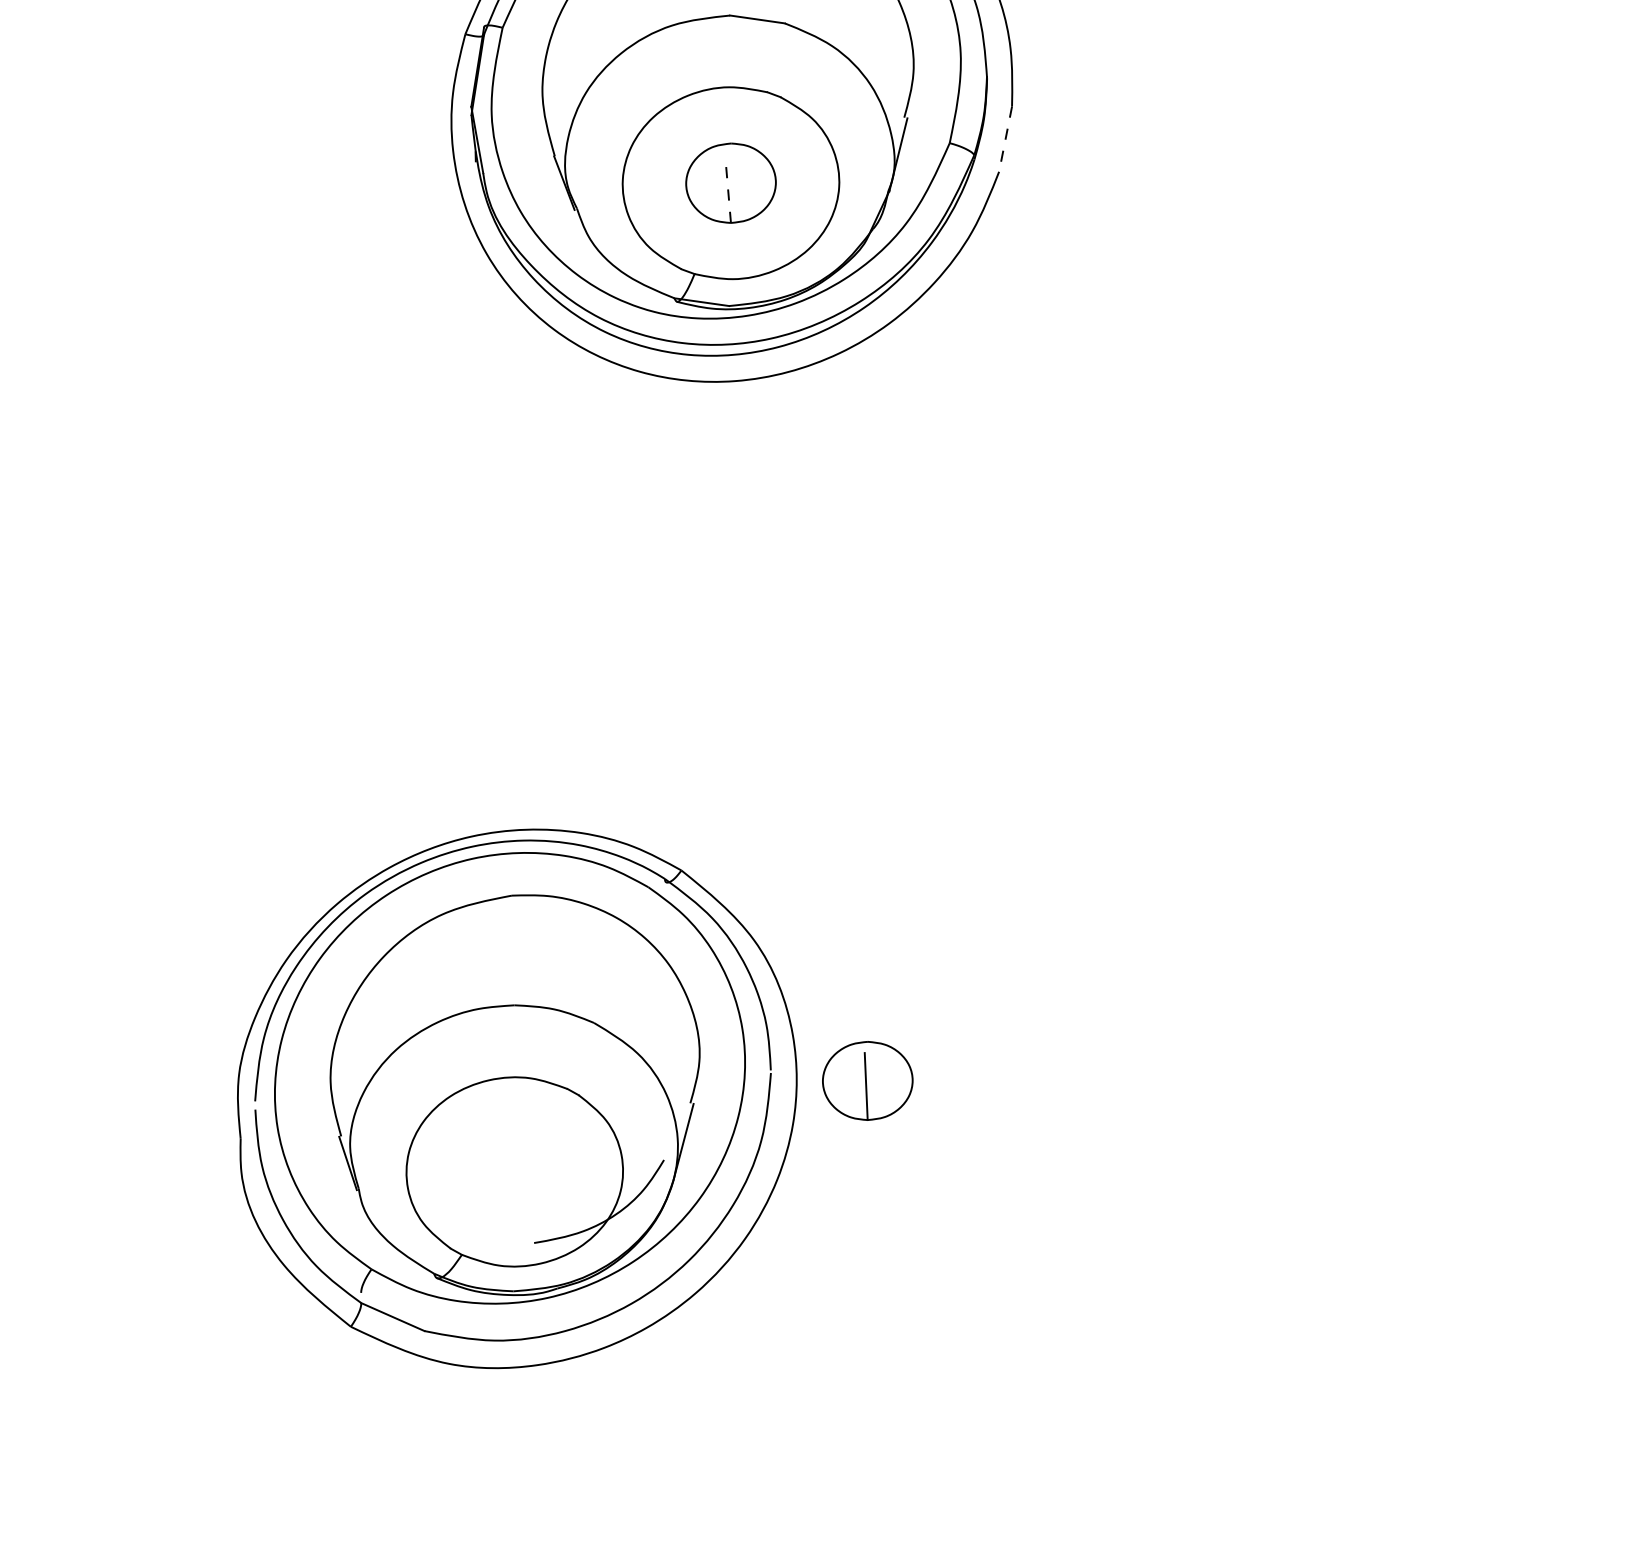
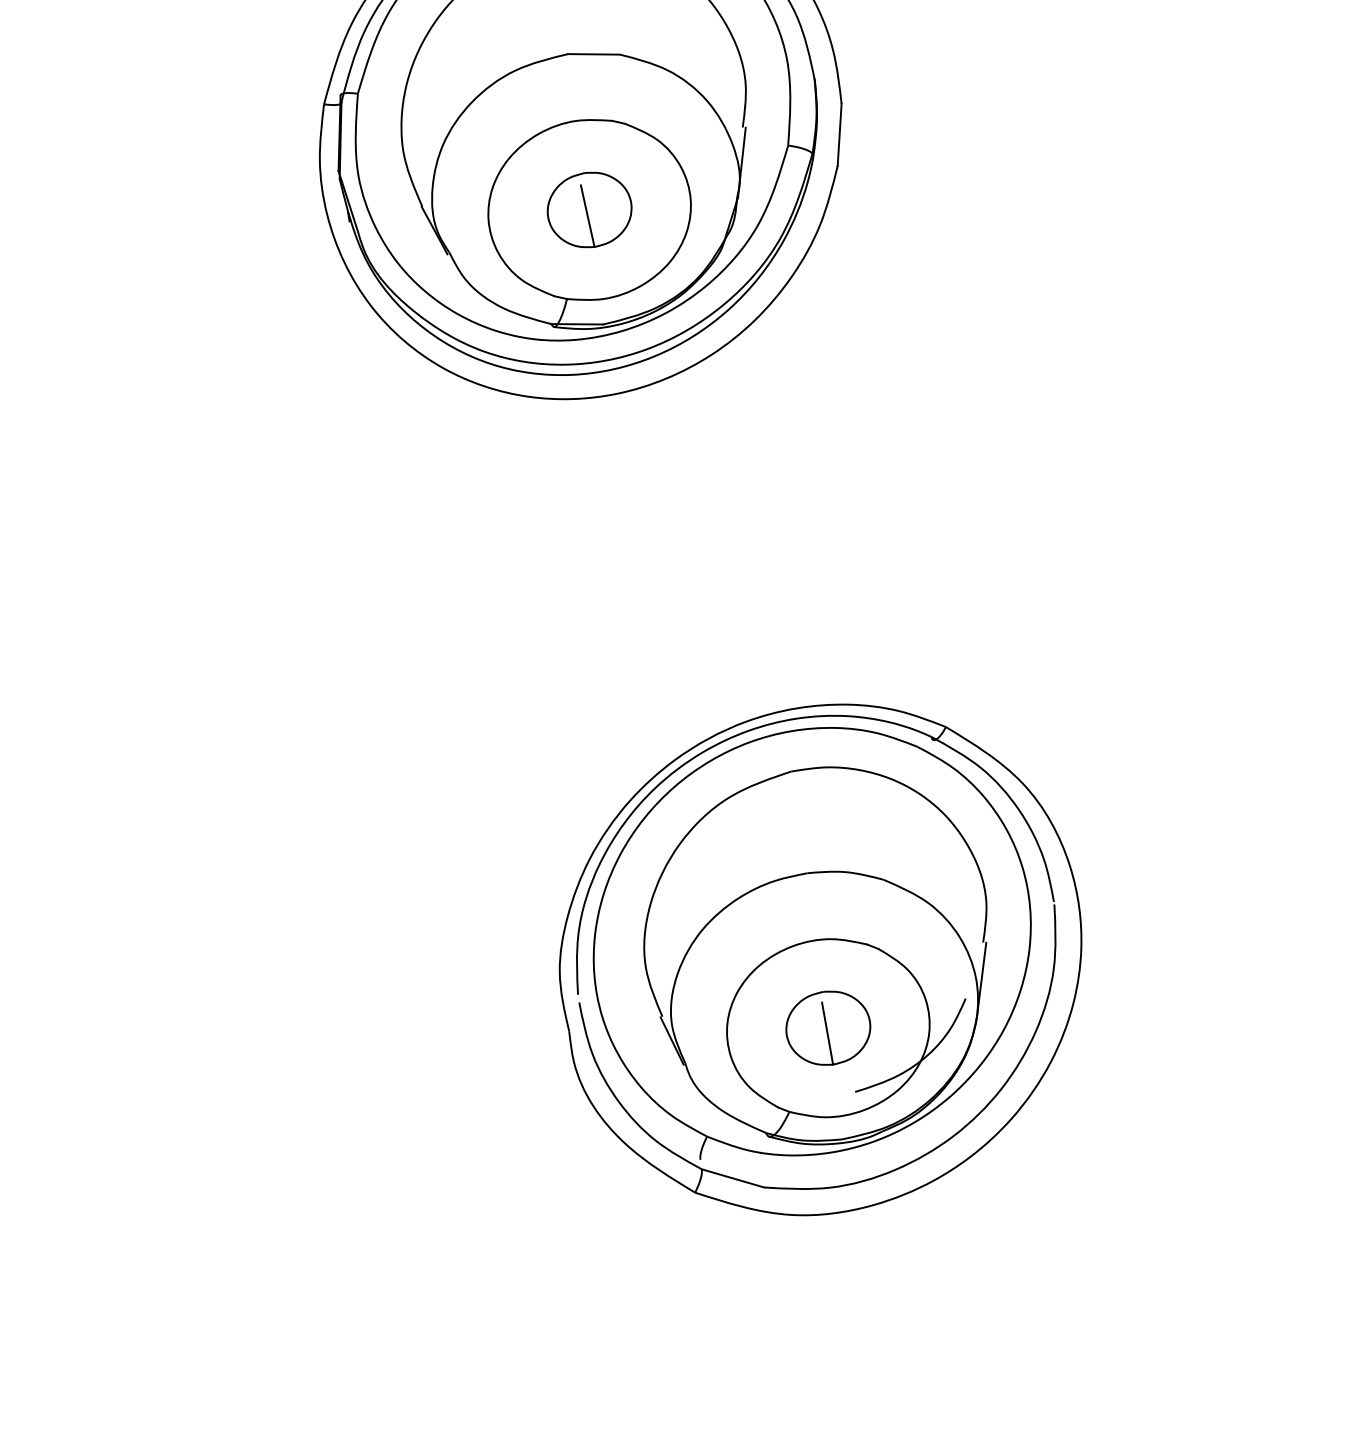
line: (1005, 139) -> (839, 135), dashed -> solid
line: (728, 189) -> (588, 216), dashed -> solid
part: (517, 1098) -> (821, 959), moved

